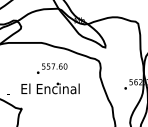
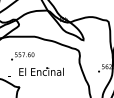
text: (51, 68) -> (22, 56), moved

